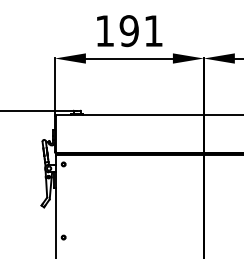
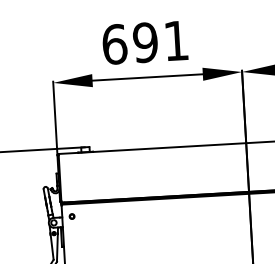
text: (104, 31) -> (114, 45), 191 -> 691

